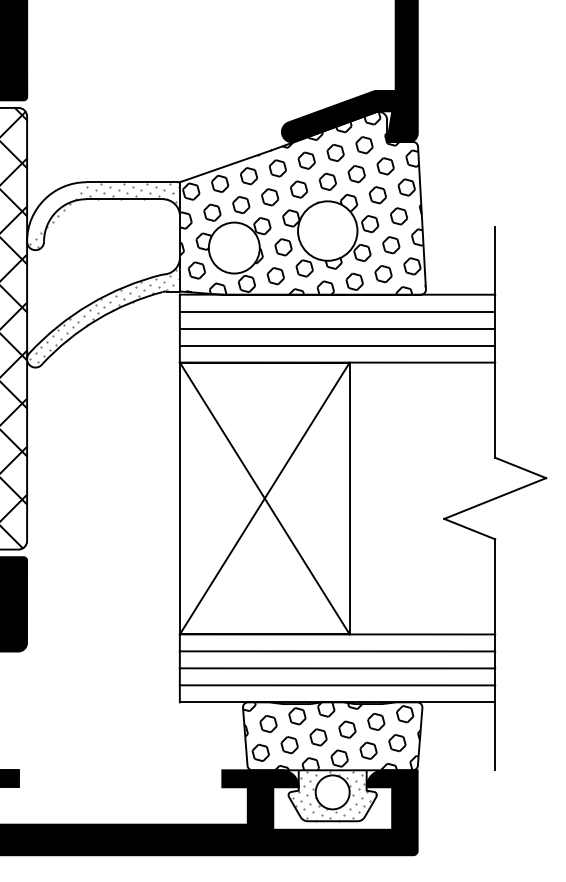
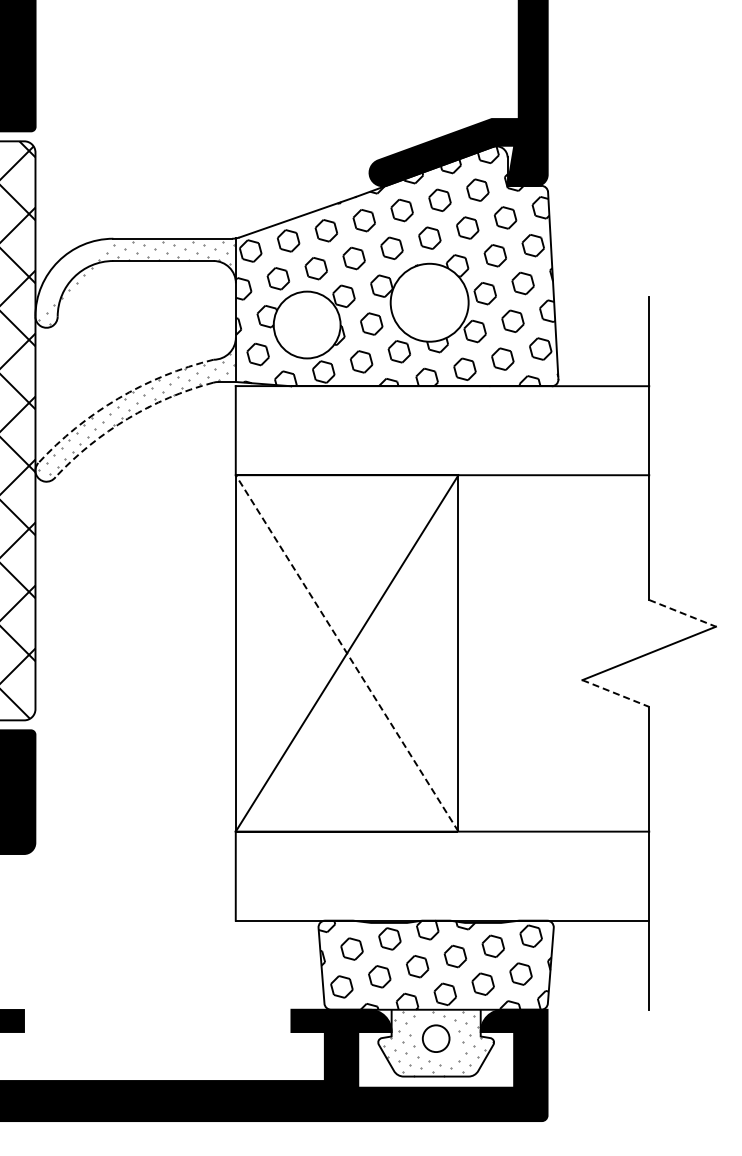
arc: (90, 304) -> (118, 398), solid -> dashed
line: (337, 311) -> (442, 408), removed
arc: (97, 319) -> (127, 418), solid -> dashed
line: (337, 328) -> (442, 430), removed
line: (337, 345) -> (442, 452), removed
line: (520, 468) -> (682, 613), solid -> dashed
line: (264, 497) -> (346, 652), solid -> dashed
line: (469, 529) -> (615, 693), solid -> dashed
line: (337, 651) -> (442, 853), removed
line: (337, 668) -> (442, 876), removed
line: (337, 685) -> (442, 898), removed
circle: (332, 792) -> (435, 1038), size x0.6

